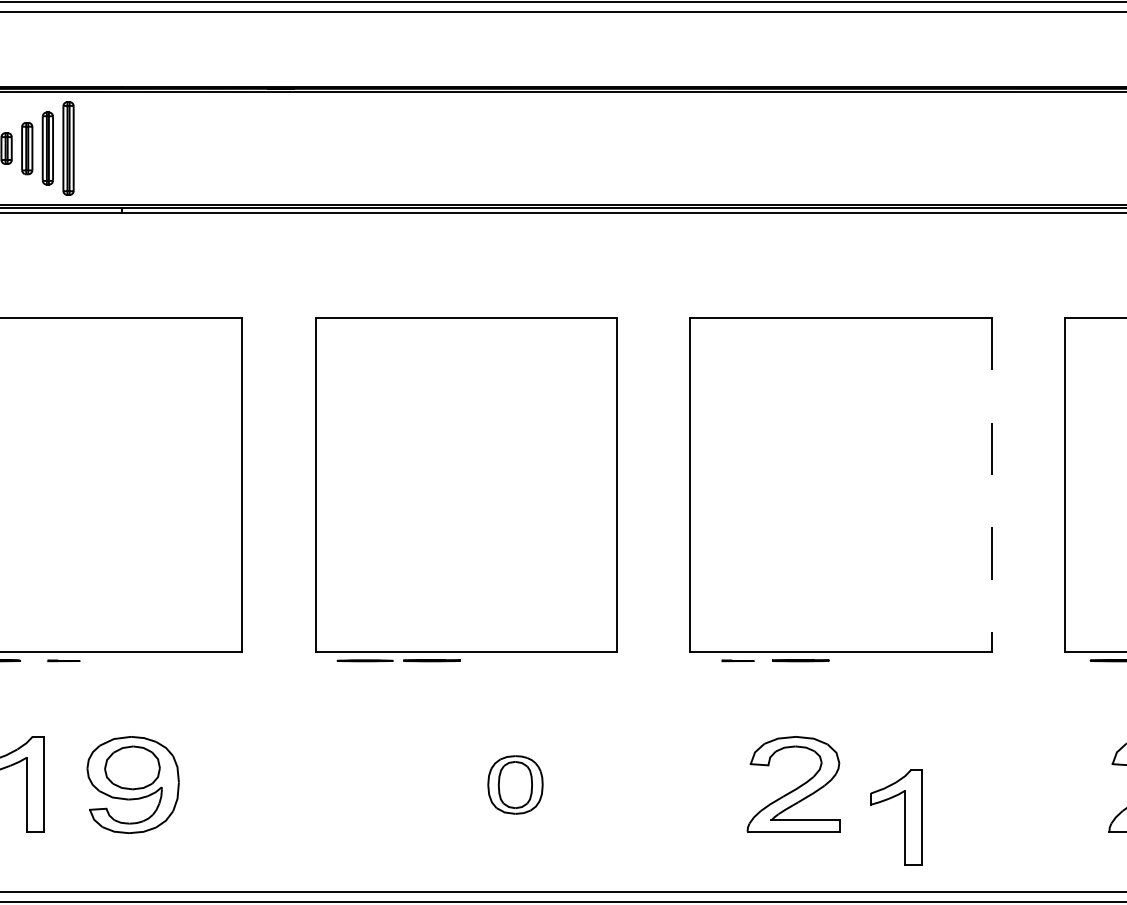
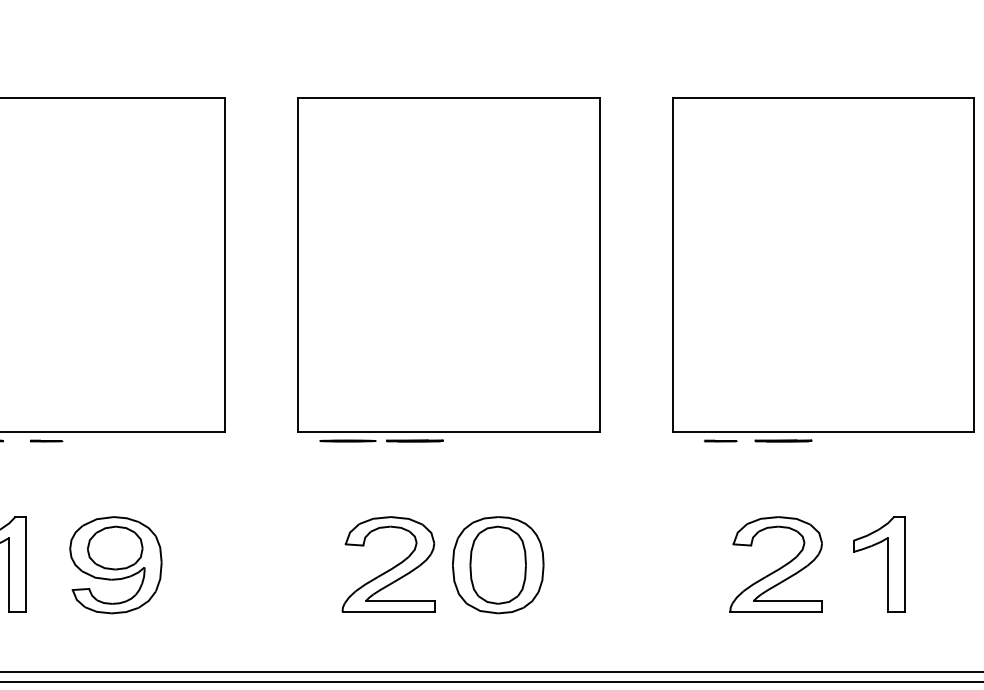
line: (991, 485) -> (974, 265), dashed -> solid
part: (405, 784) -> (388, 564), added
part: (515, 784) -> (498, 564), size x1.67
part: (904, 817) -> (887, 564), moved

